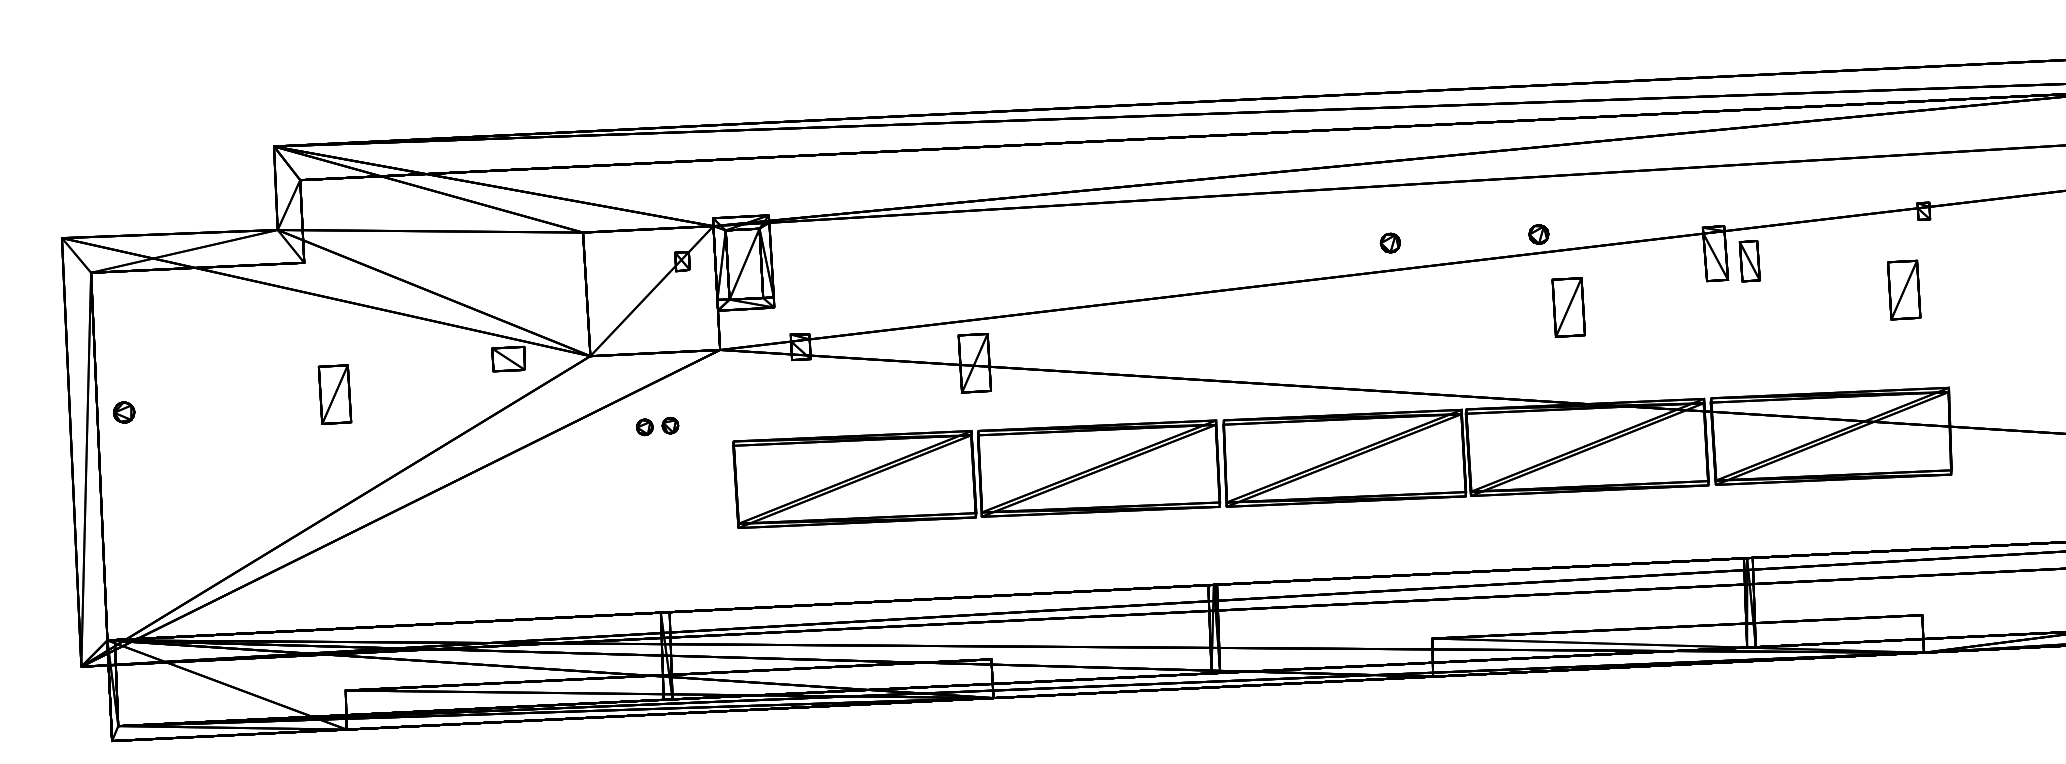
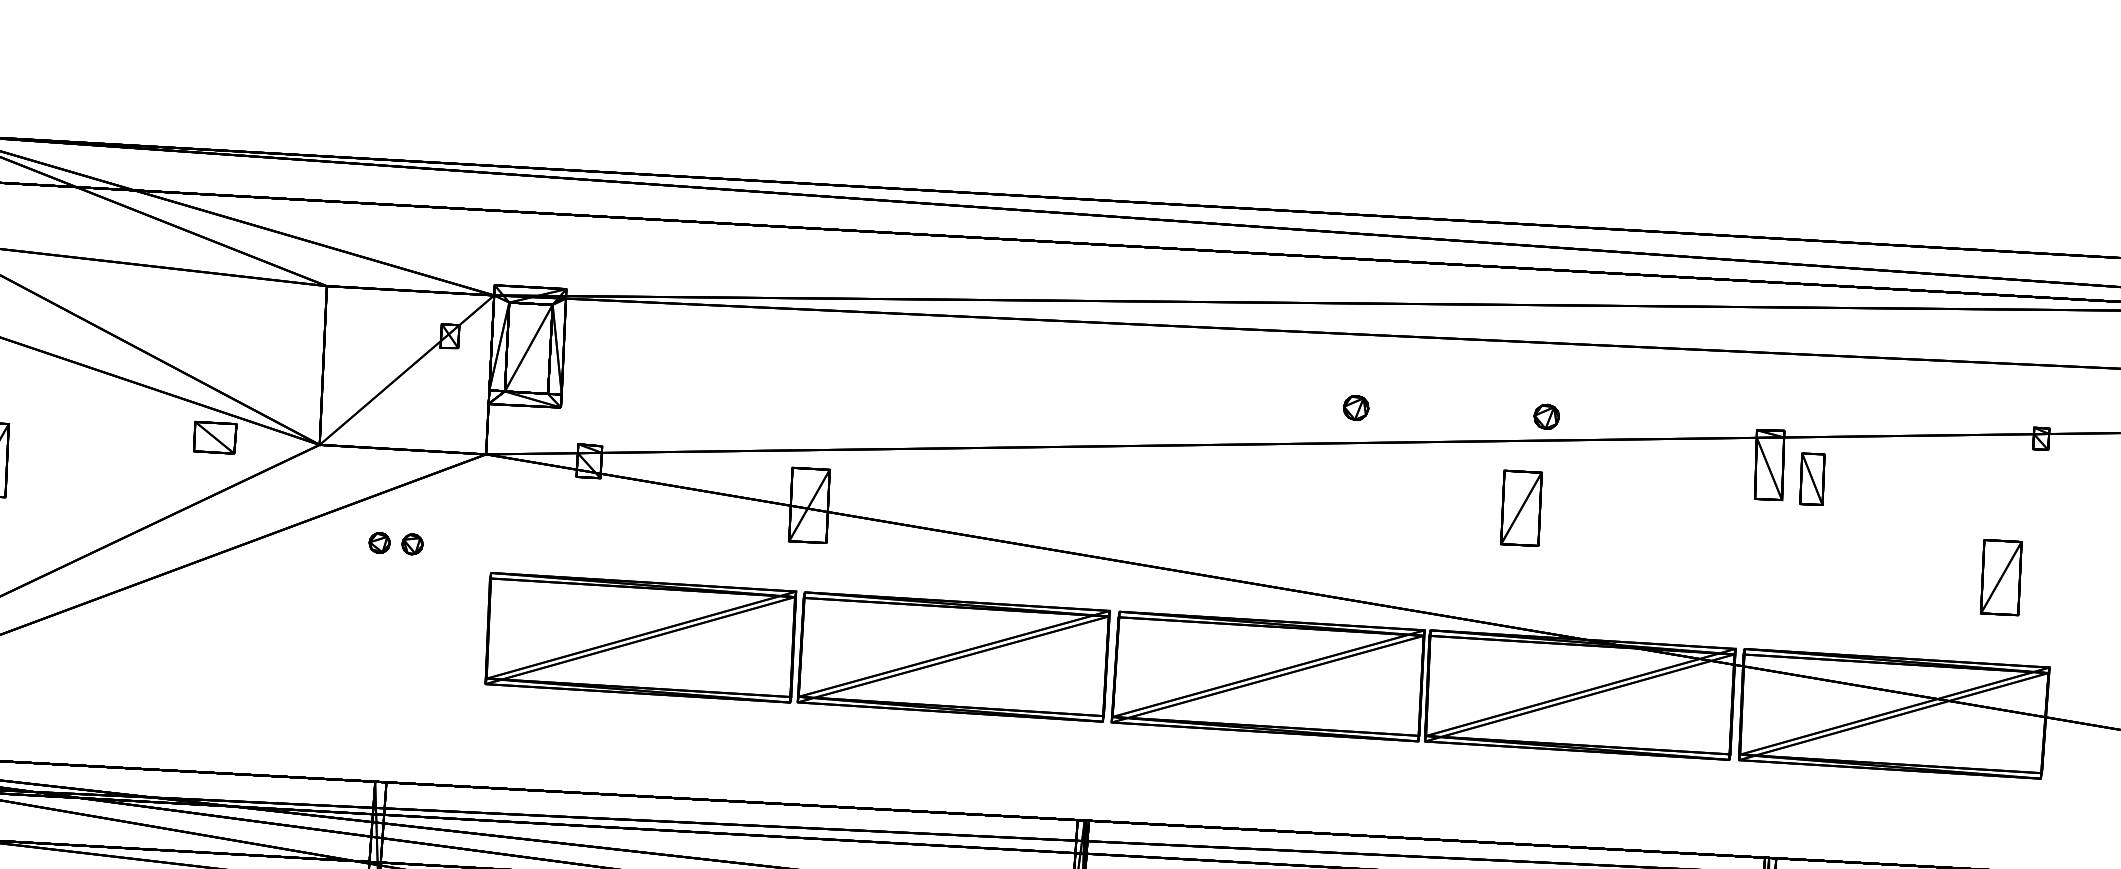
part: (1904, 289) -> (2001, 576), moved
part: (1568, 307) -> (1521, 508), moved

